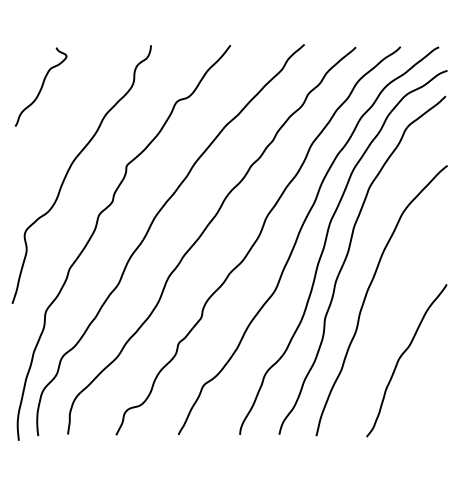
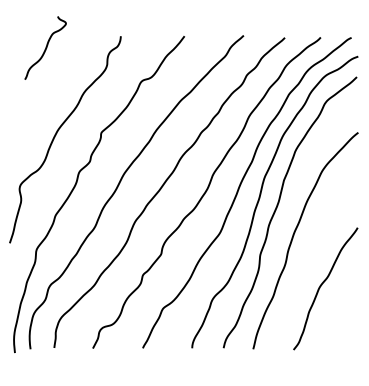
curve: (41, 86) -> (45, 47), moved

